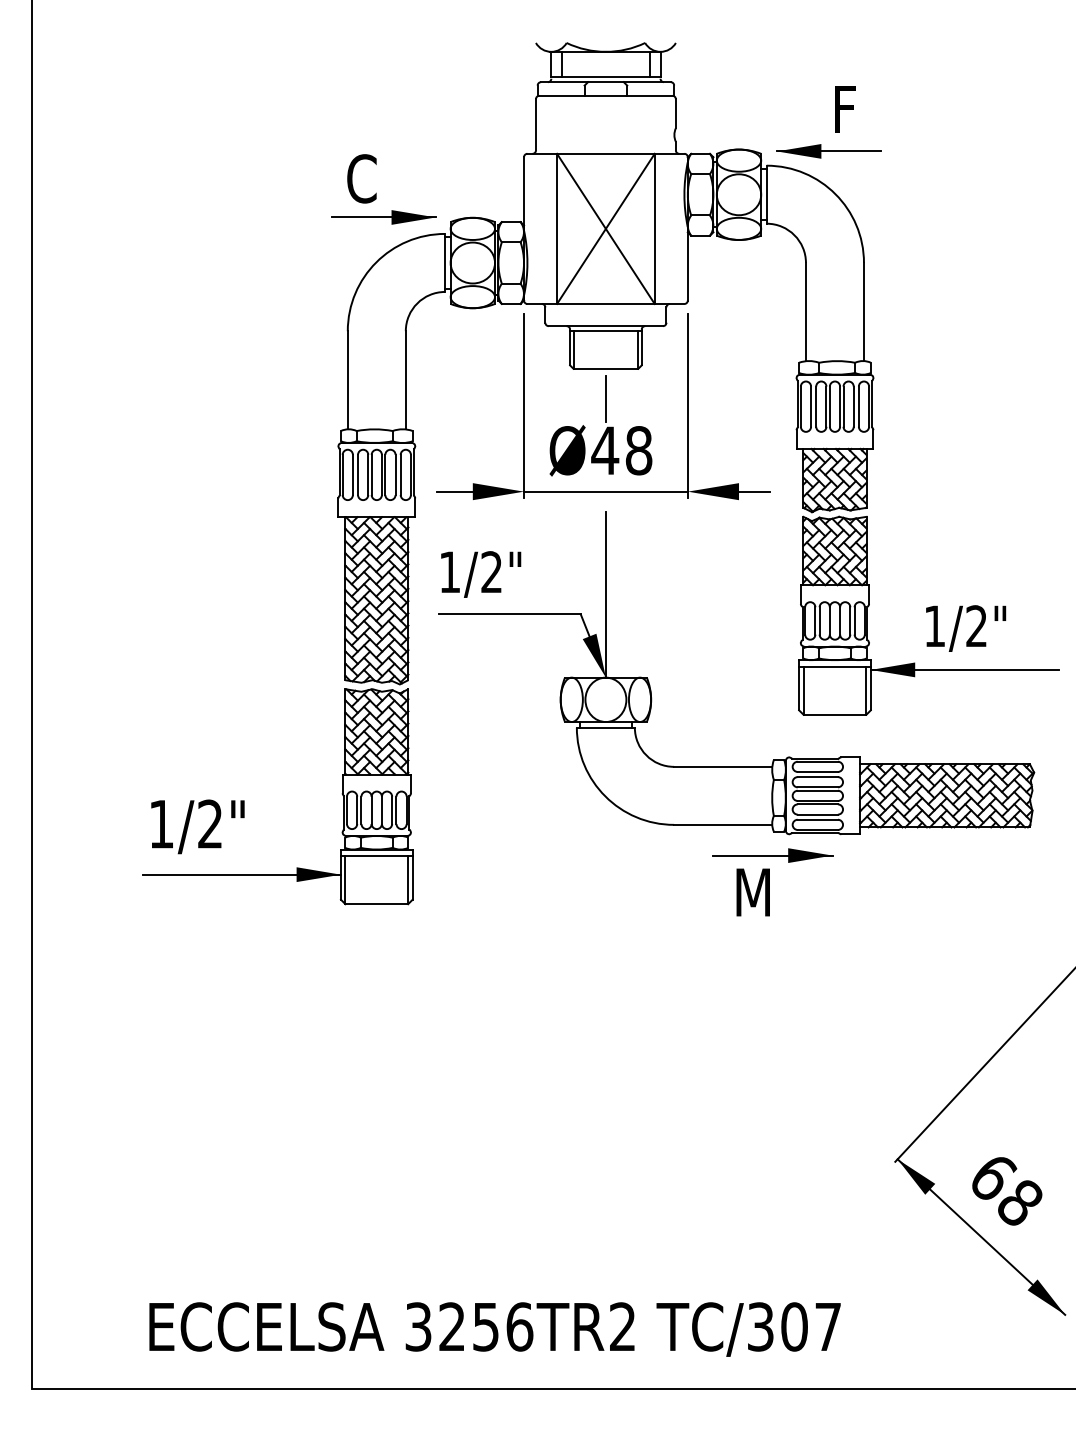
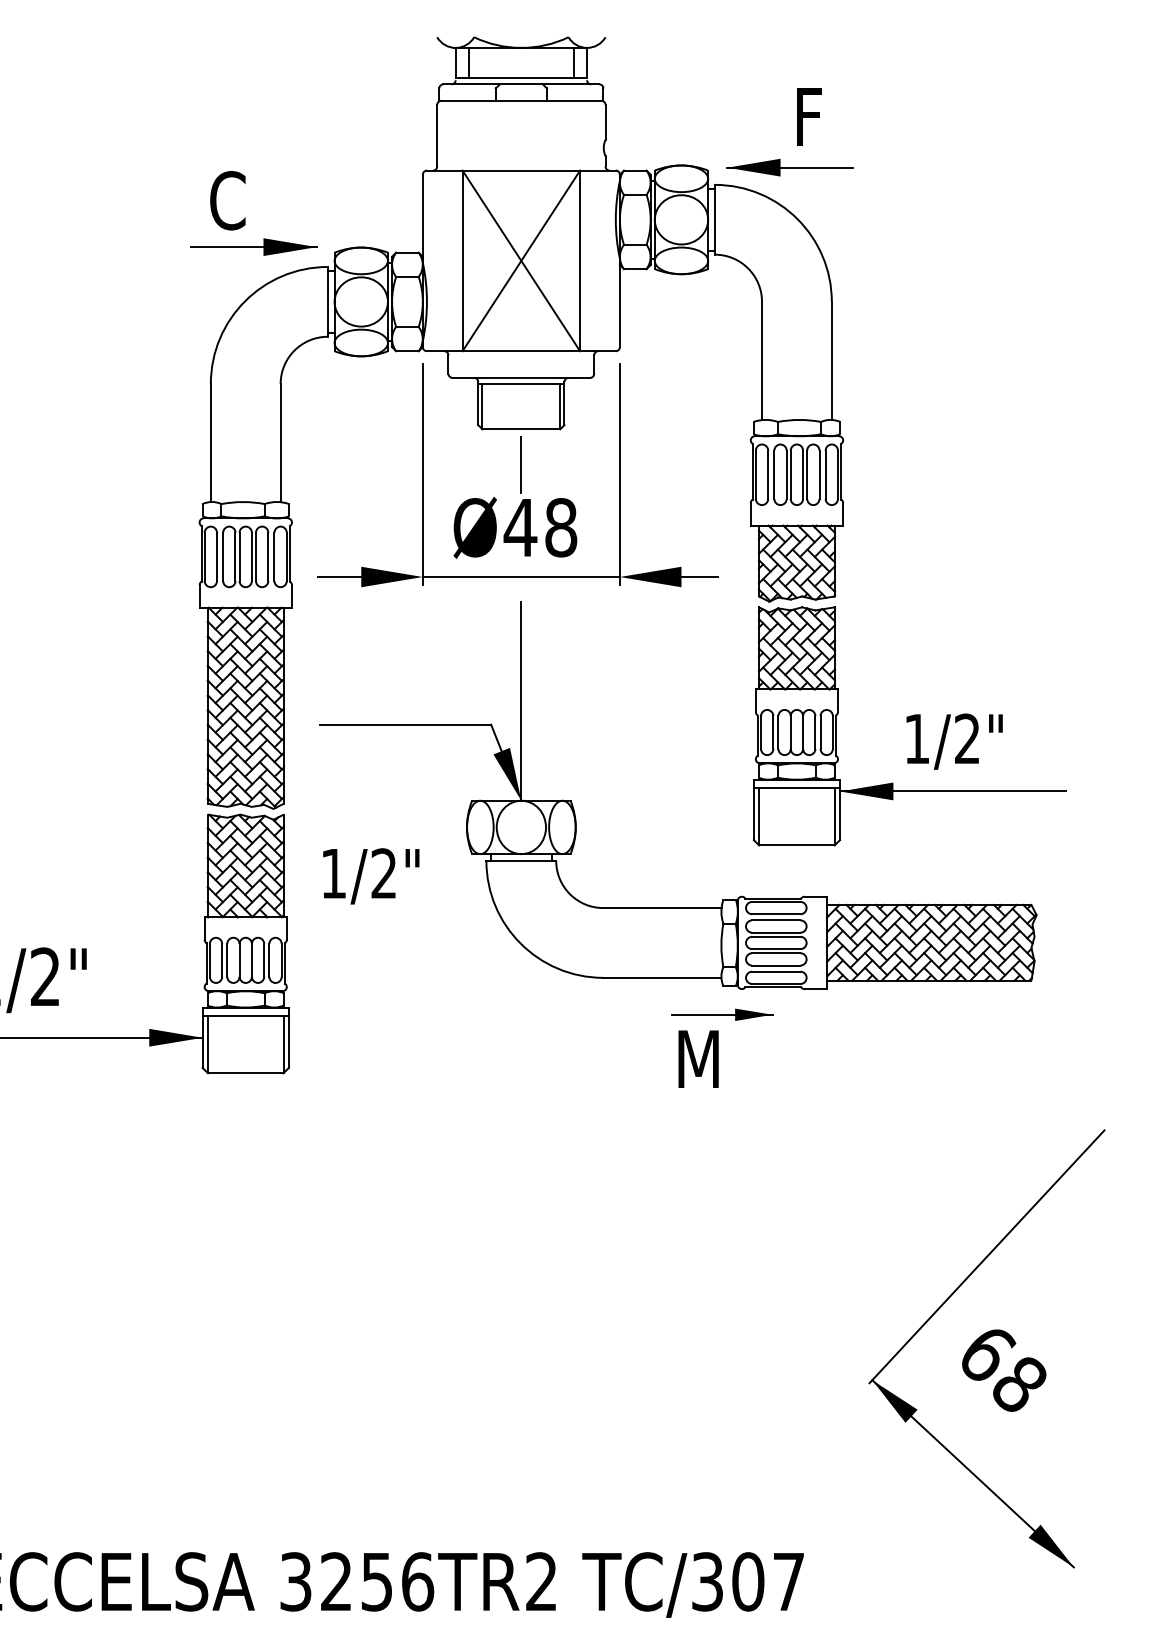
text: (481, 574) -> (371, 876), moved
part: (772, 855) -> (721, 1014), size x0.7
text: (1007, 1191) -> (1004, 1370), moved

